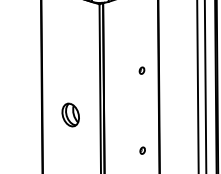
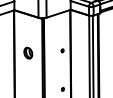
part: (71, 113) -> (28, 52), moved

